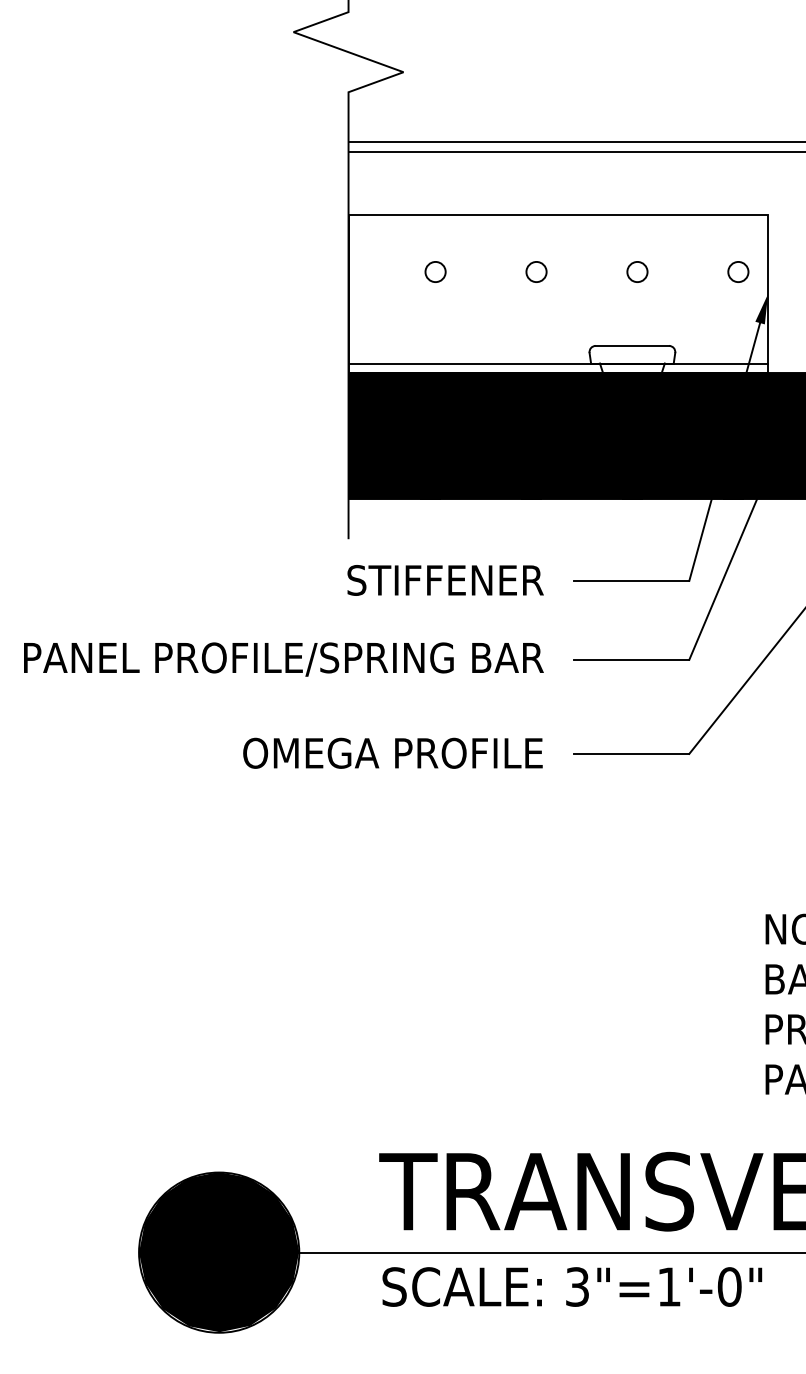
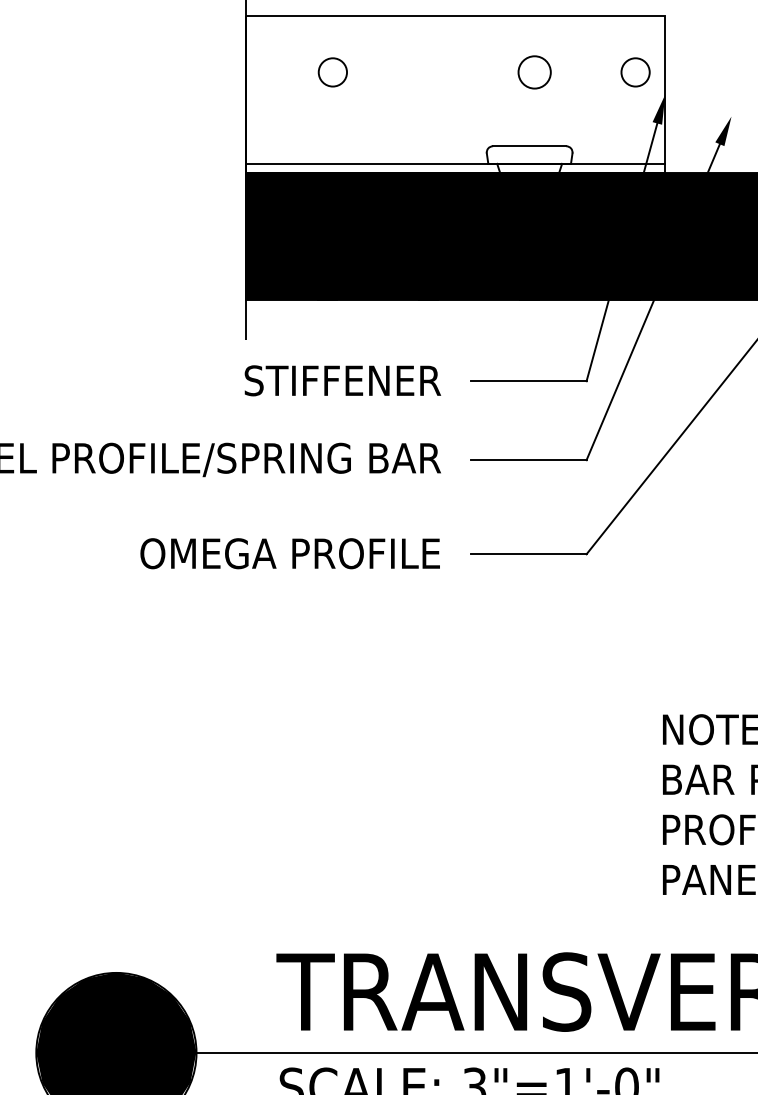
circle: (435, 271) -> (332, 71), size x1.4
circle: (536, 271) -> (433, 71), removed
circle: (637, 271) -> (534, 71), size x1.6
circle: (738, 271) -> (635, 71), size x1.4

